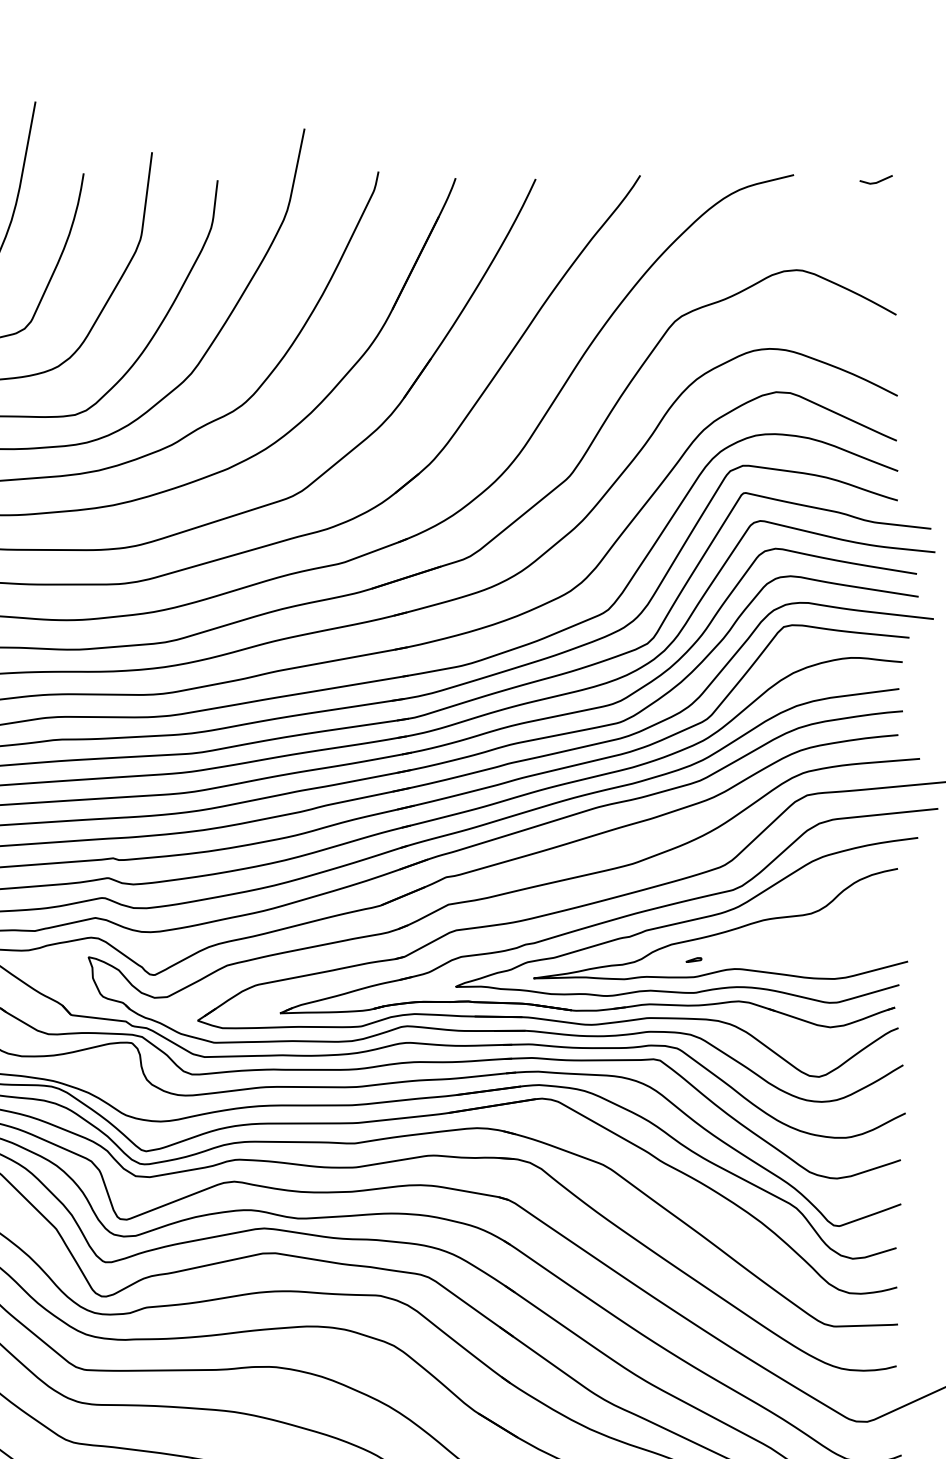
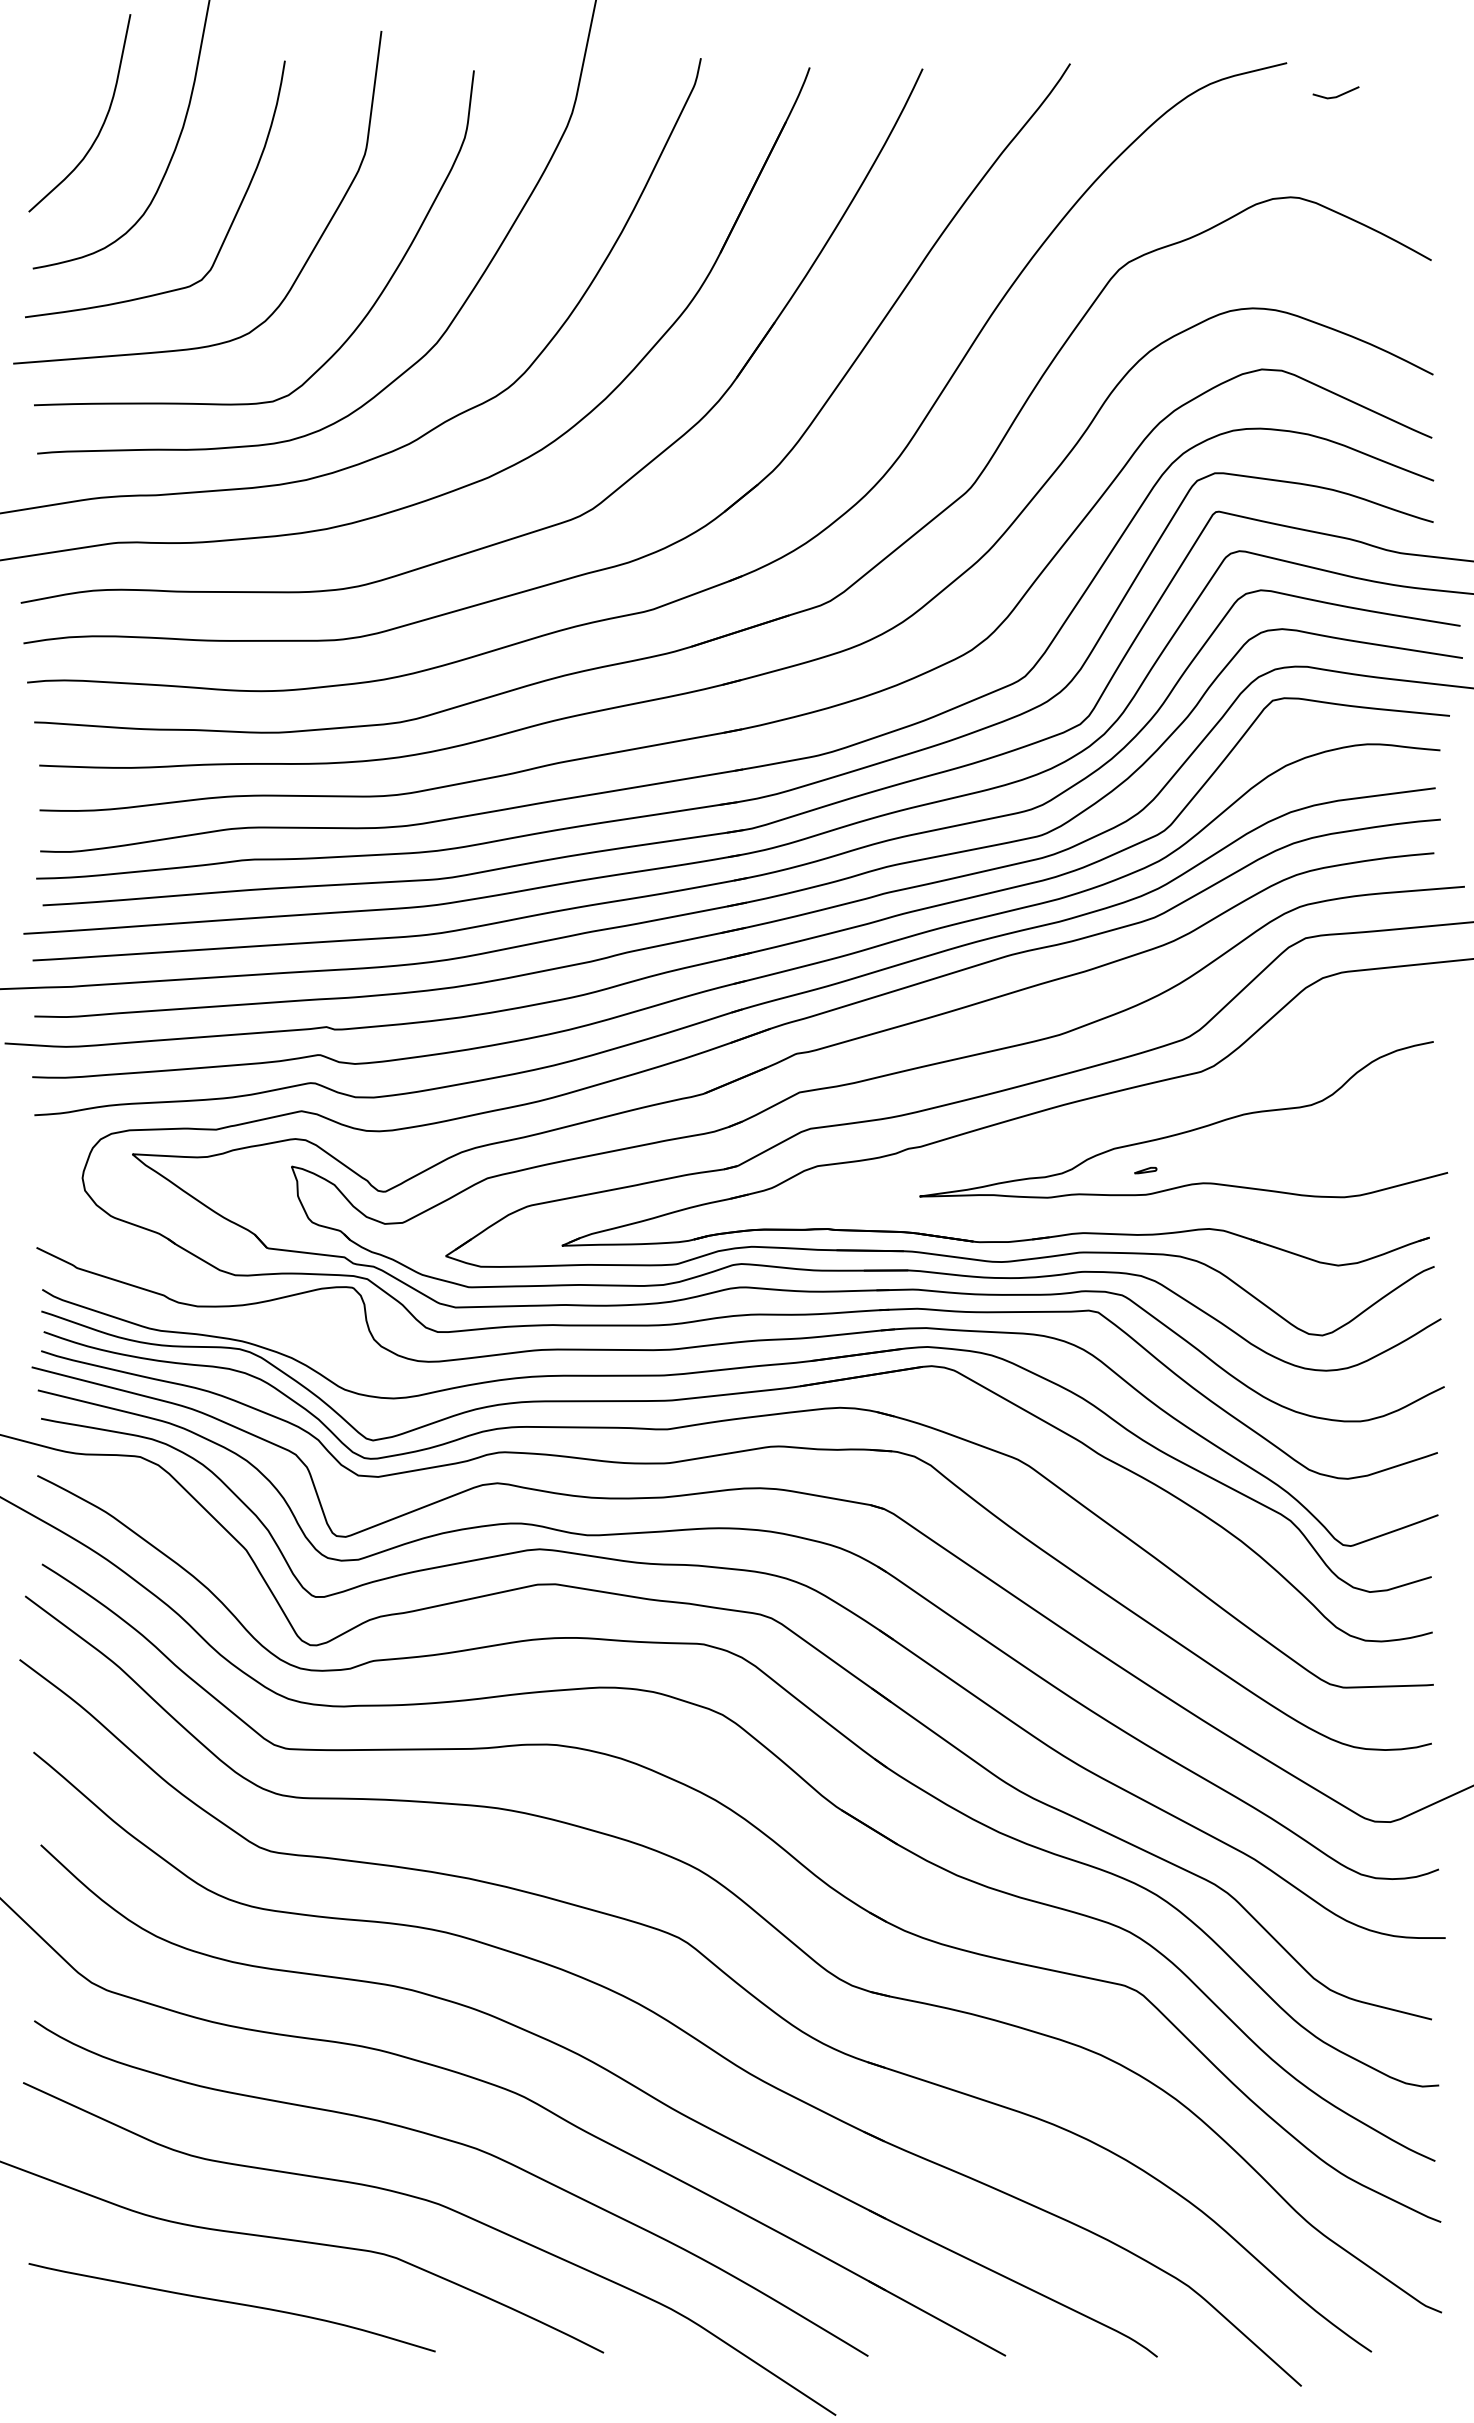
line: (877, 181) -> (1337, 95), moved
curve: (686, 920) -> (1135, 1115), removed

